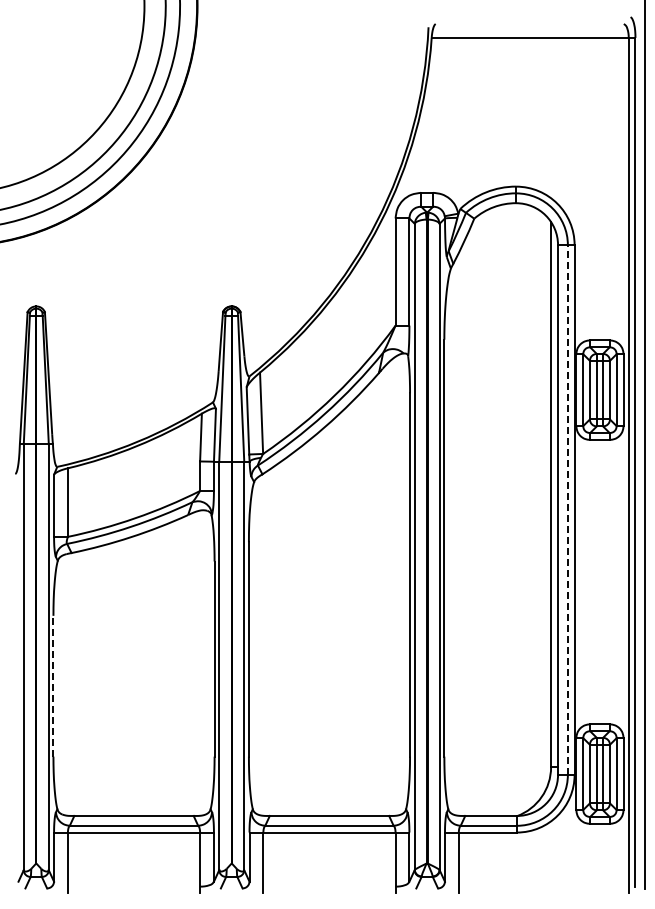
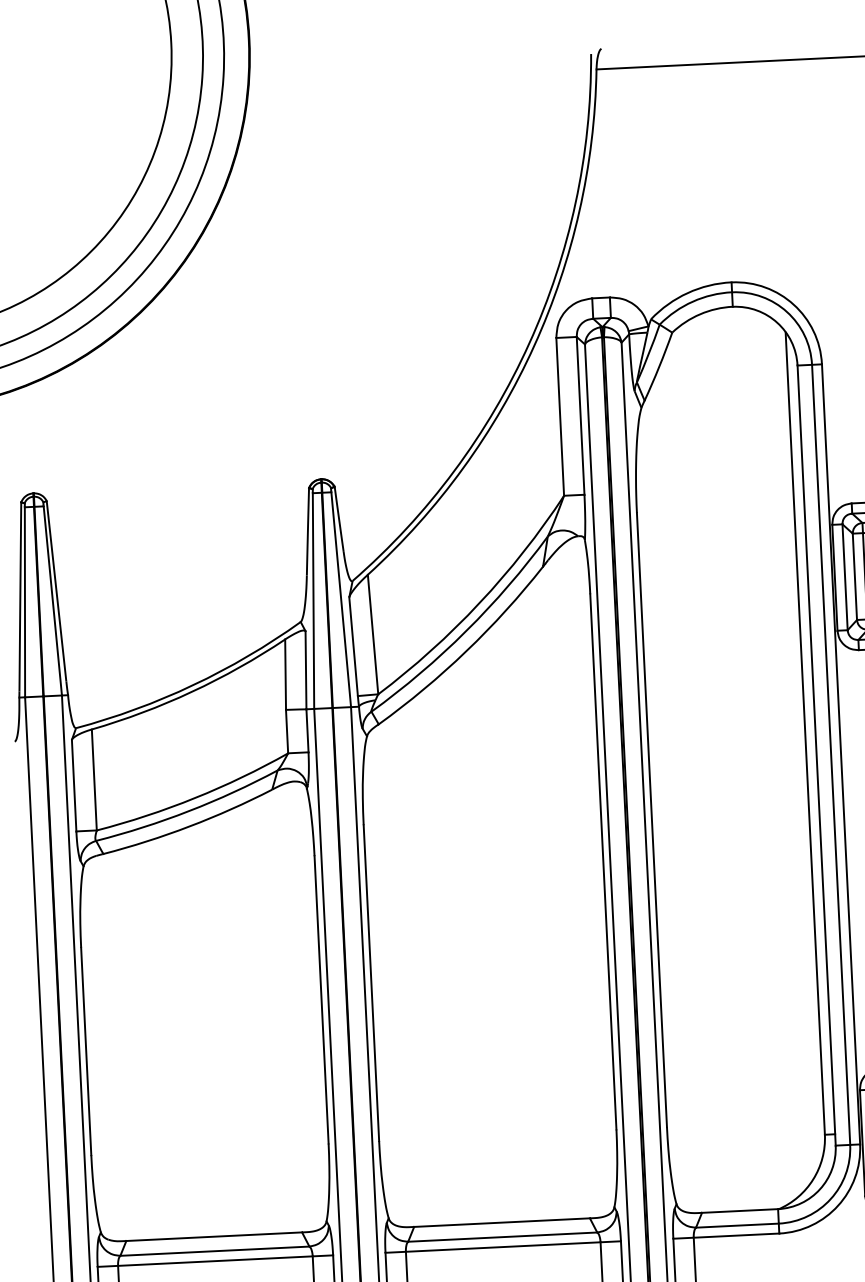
line: (567, 510) -> (830, 755), dashed -> solid
line: (53, 685) -> (86, 1050), dashed -> solid

